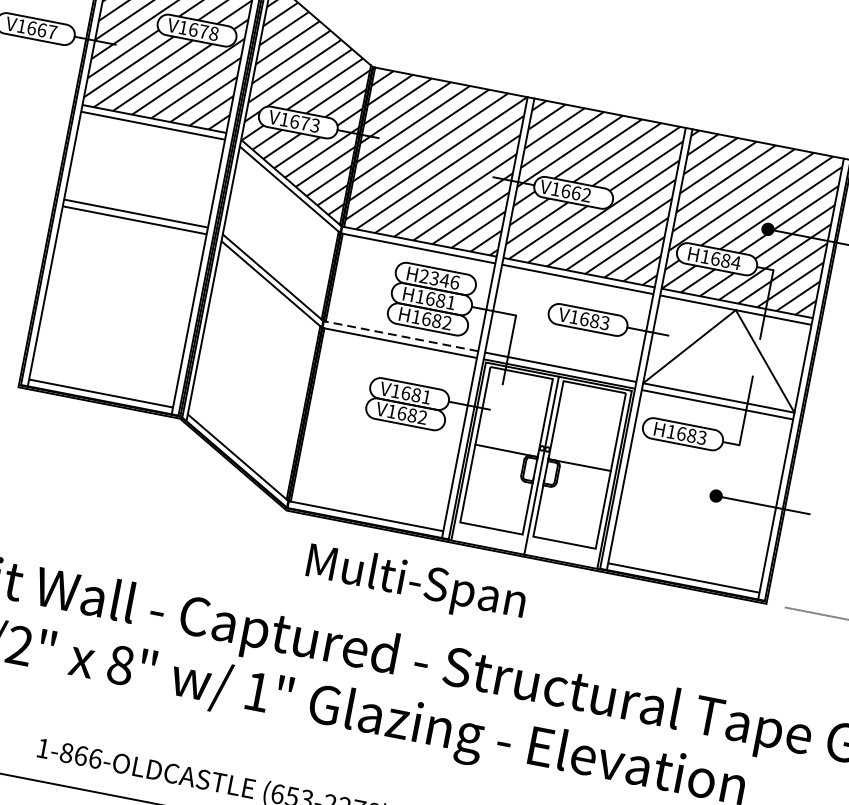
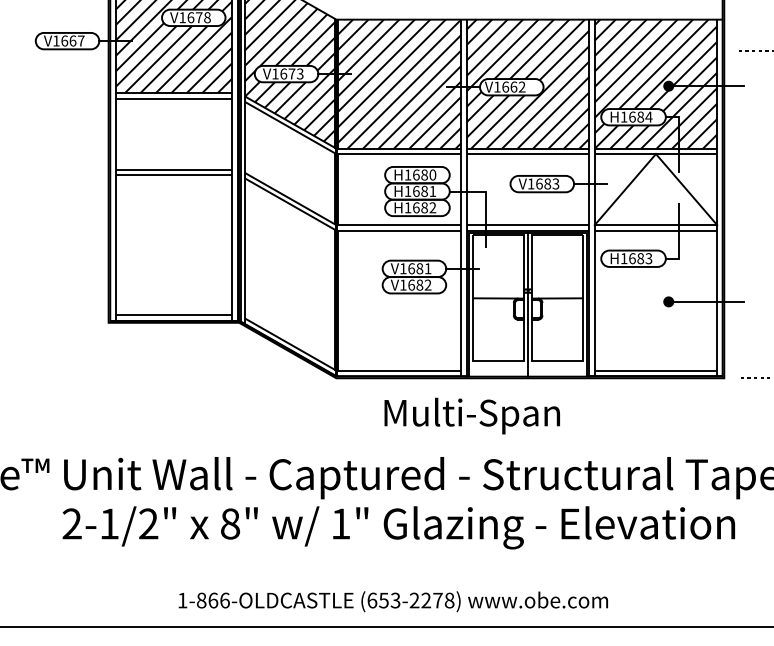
text: (439, 278) -> (420, 174), H2346 -> H1680
line: (400, 336) -> (398, 225), dashed -> solid
text: (415, 583) -> (471, 415), moved

